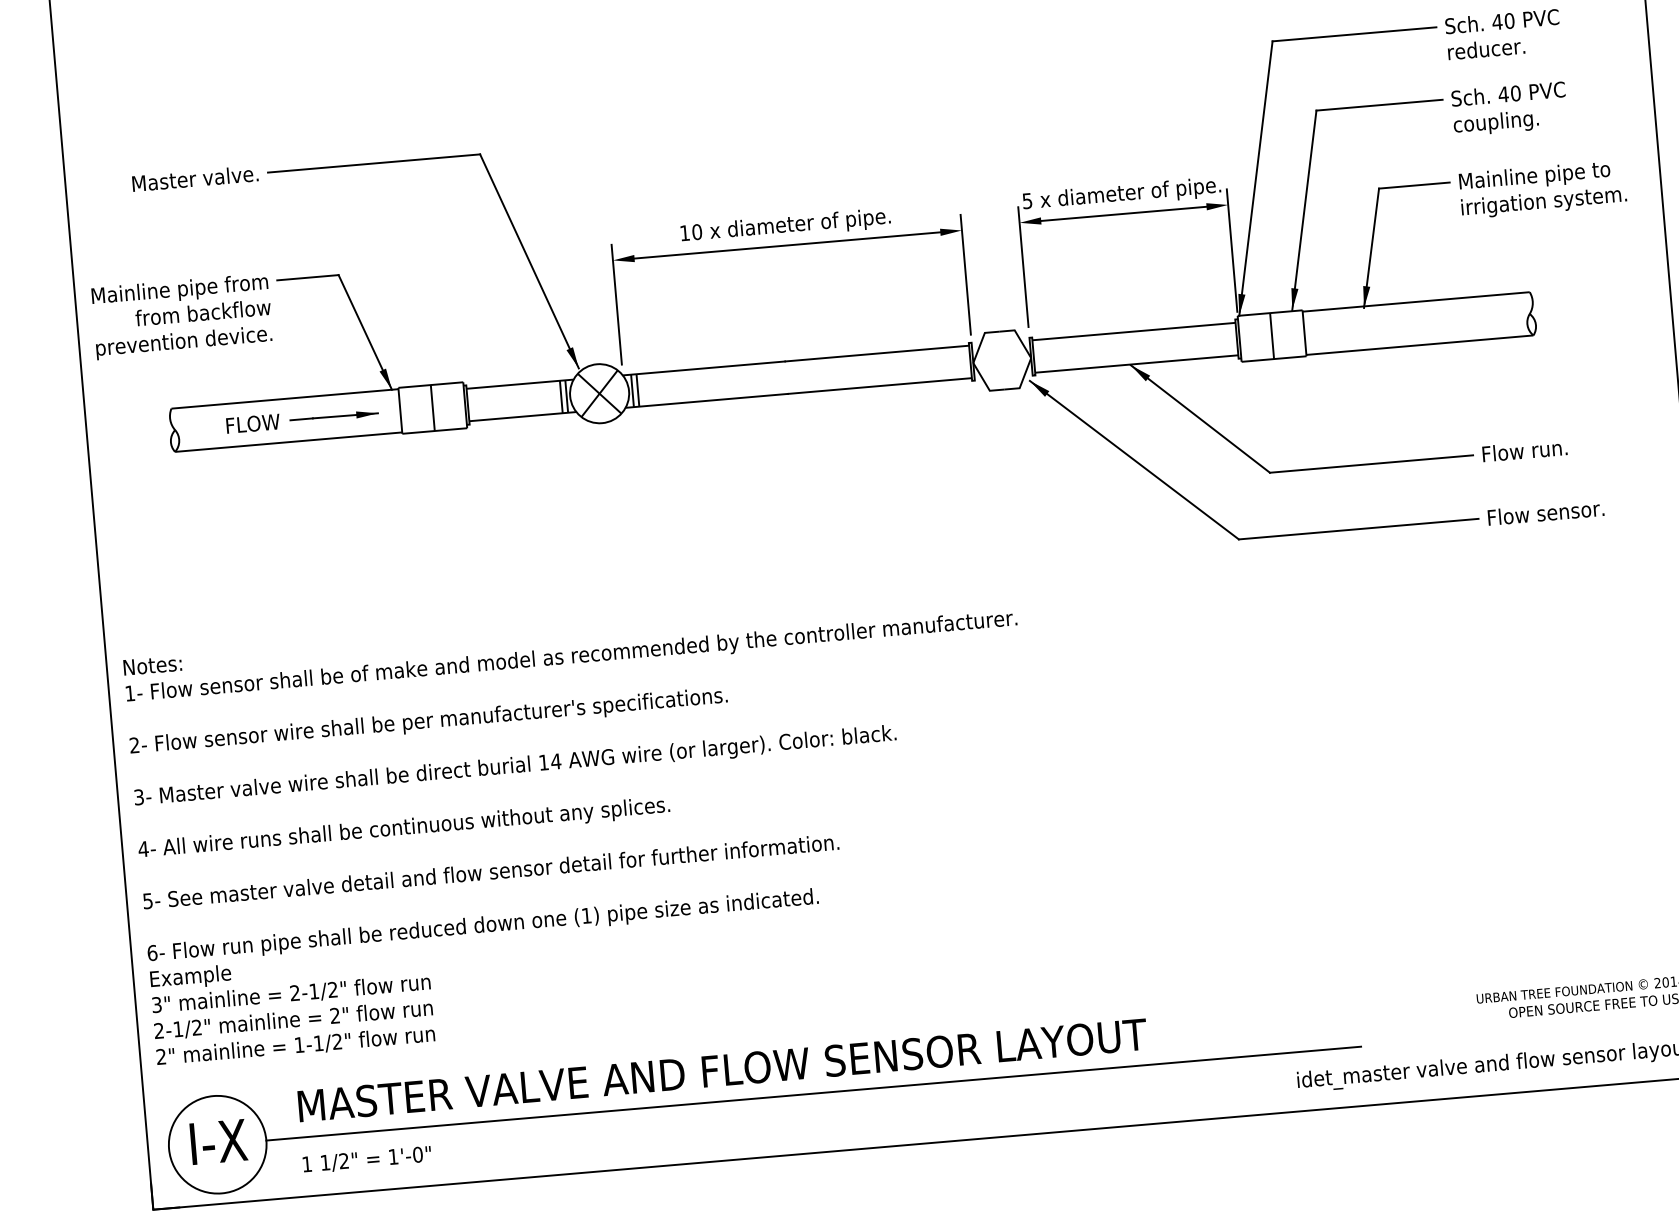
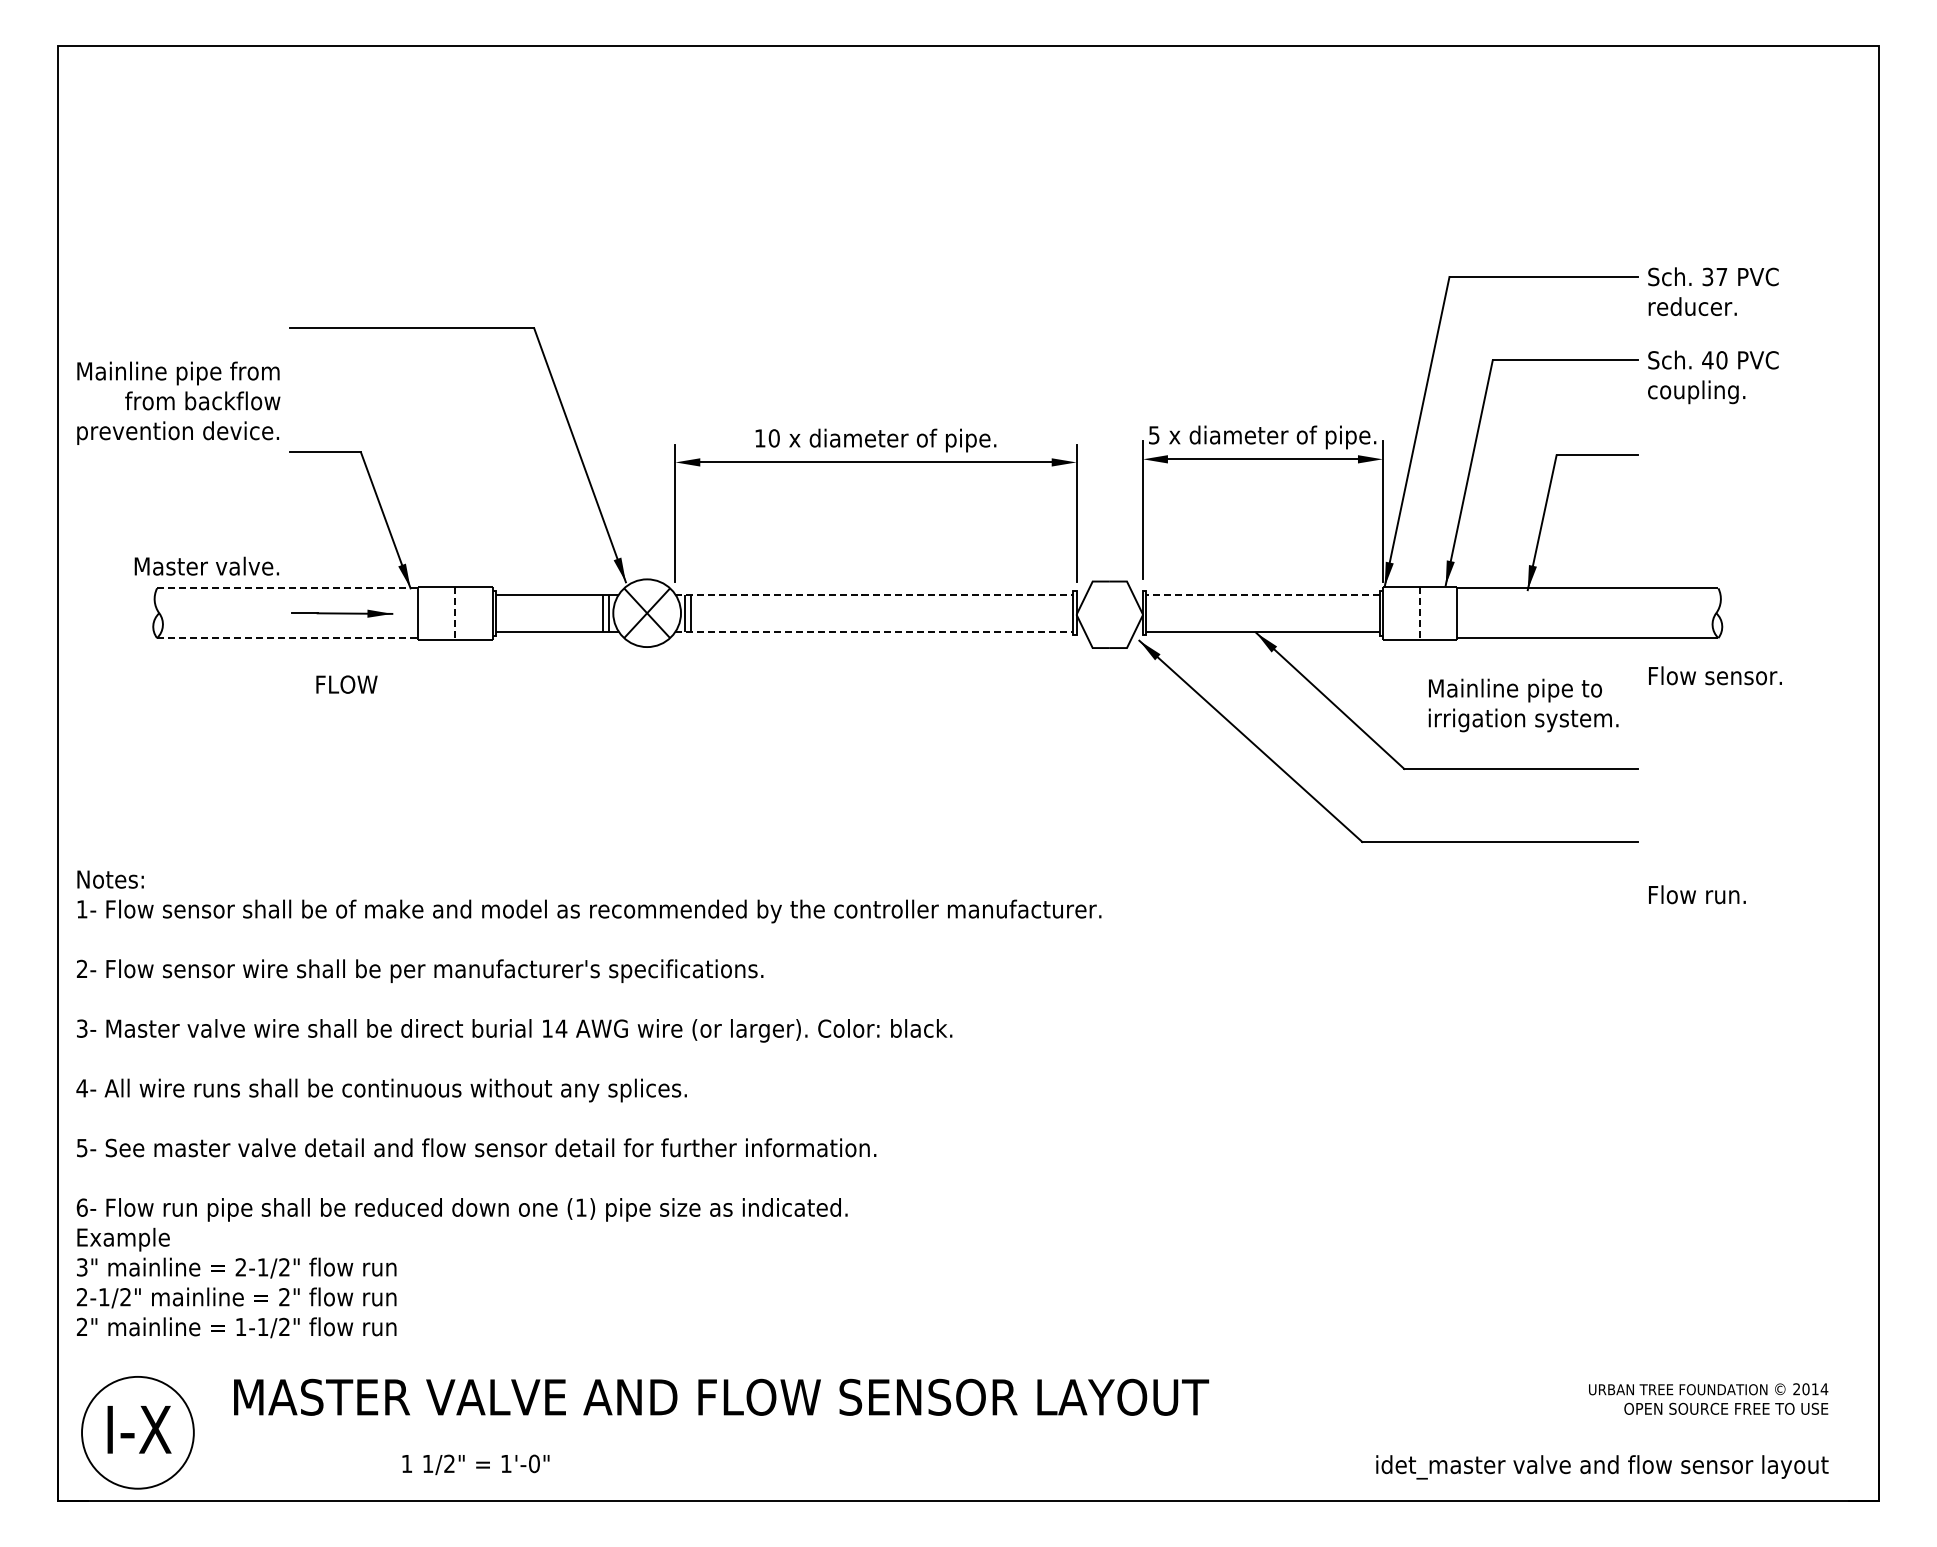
text: (1503, 21) -> (1714, 276), 40 -> 37
text: (194, 178) -> (206, 565), moved
text: (1542, 189) -> (1523, 705), moved
text: (182, 315) -> (178, 402), moved
line: (1133, 331) -> (1262, 594), solid -> dashed
line: (1272, 336) -> (1420, 613), solid -> dashed
line: (796, 360) -> (874, 594), solid -> dashed
line: (798, 392) -> (874, 631), solid -> dashed
line: (284, 399) -> (287, 588), solid -> dashed
line: (432, 408) -> (455, 613), solid -> dashed
text: (252, 423) -> (346, 684), moved
line: (288, 442) -> (287, 638), solid -> dashed
text: (1525, 450) -> (1697, 894), moved
text: (1546, 512) -> (1715, 675), moved
line: (813, 1093) -> (822, 1432), removed
text: (366, 1159) -> (475, 1464), moved

